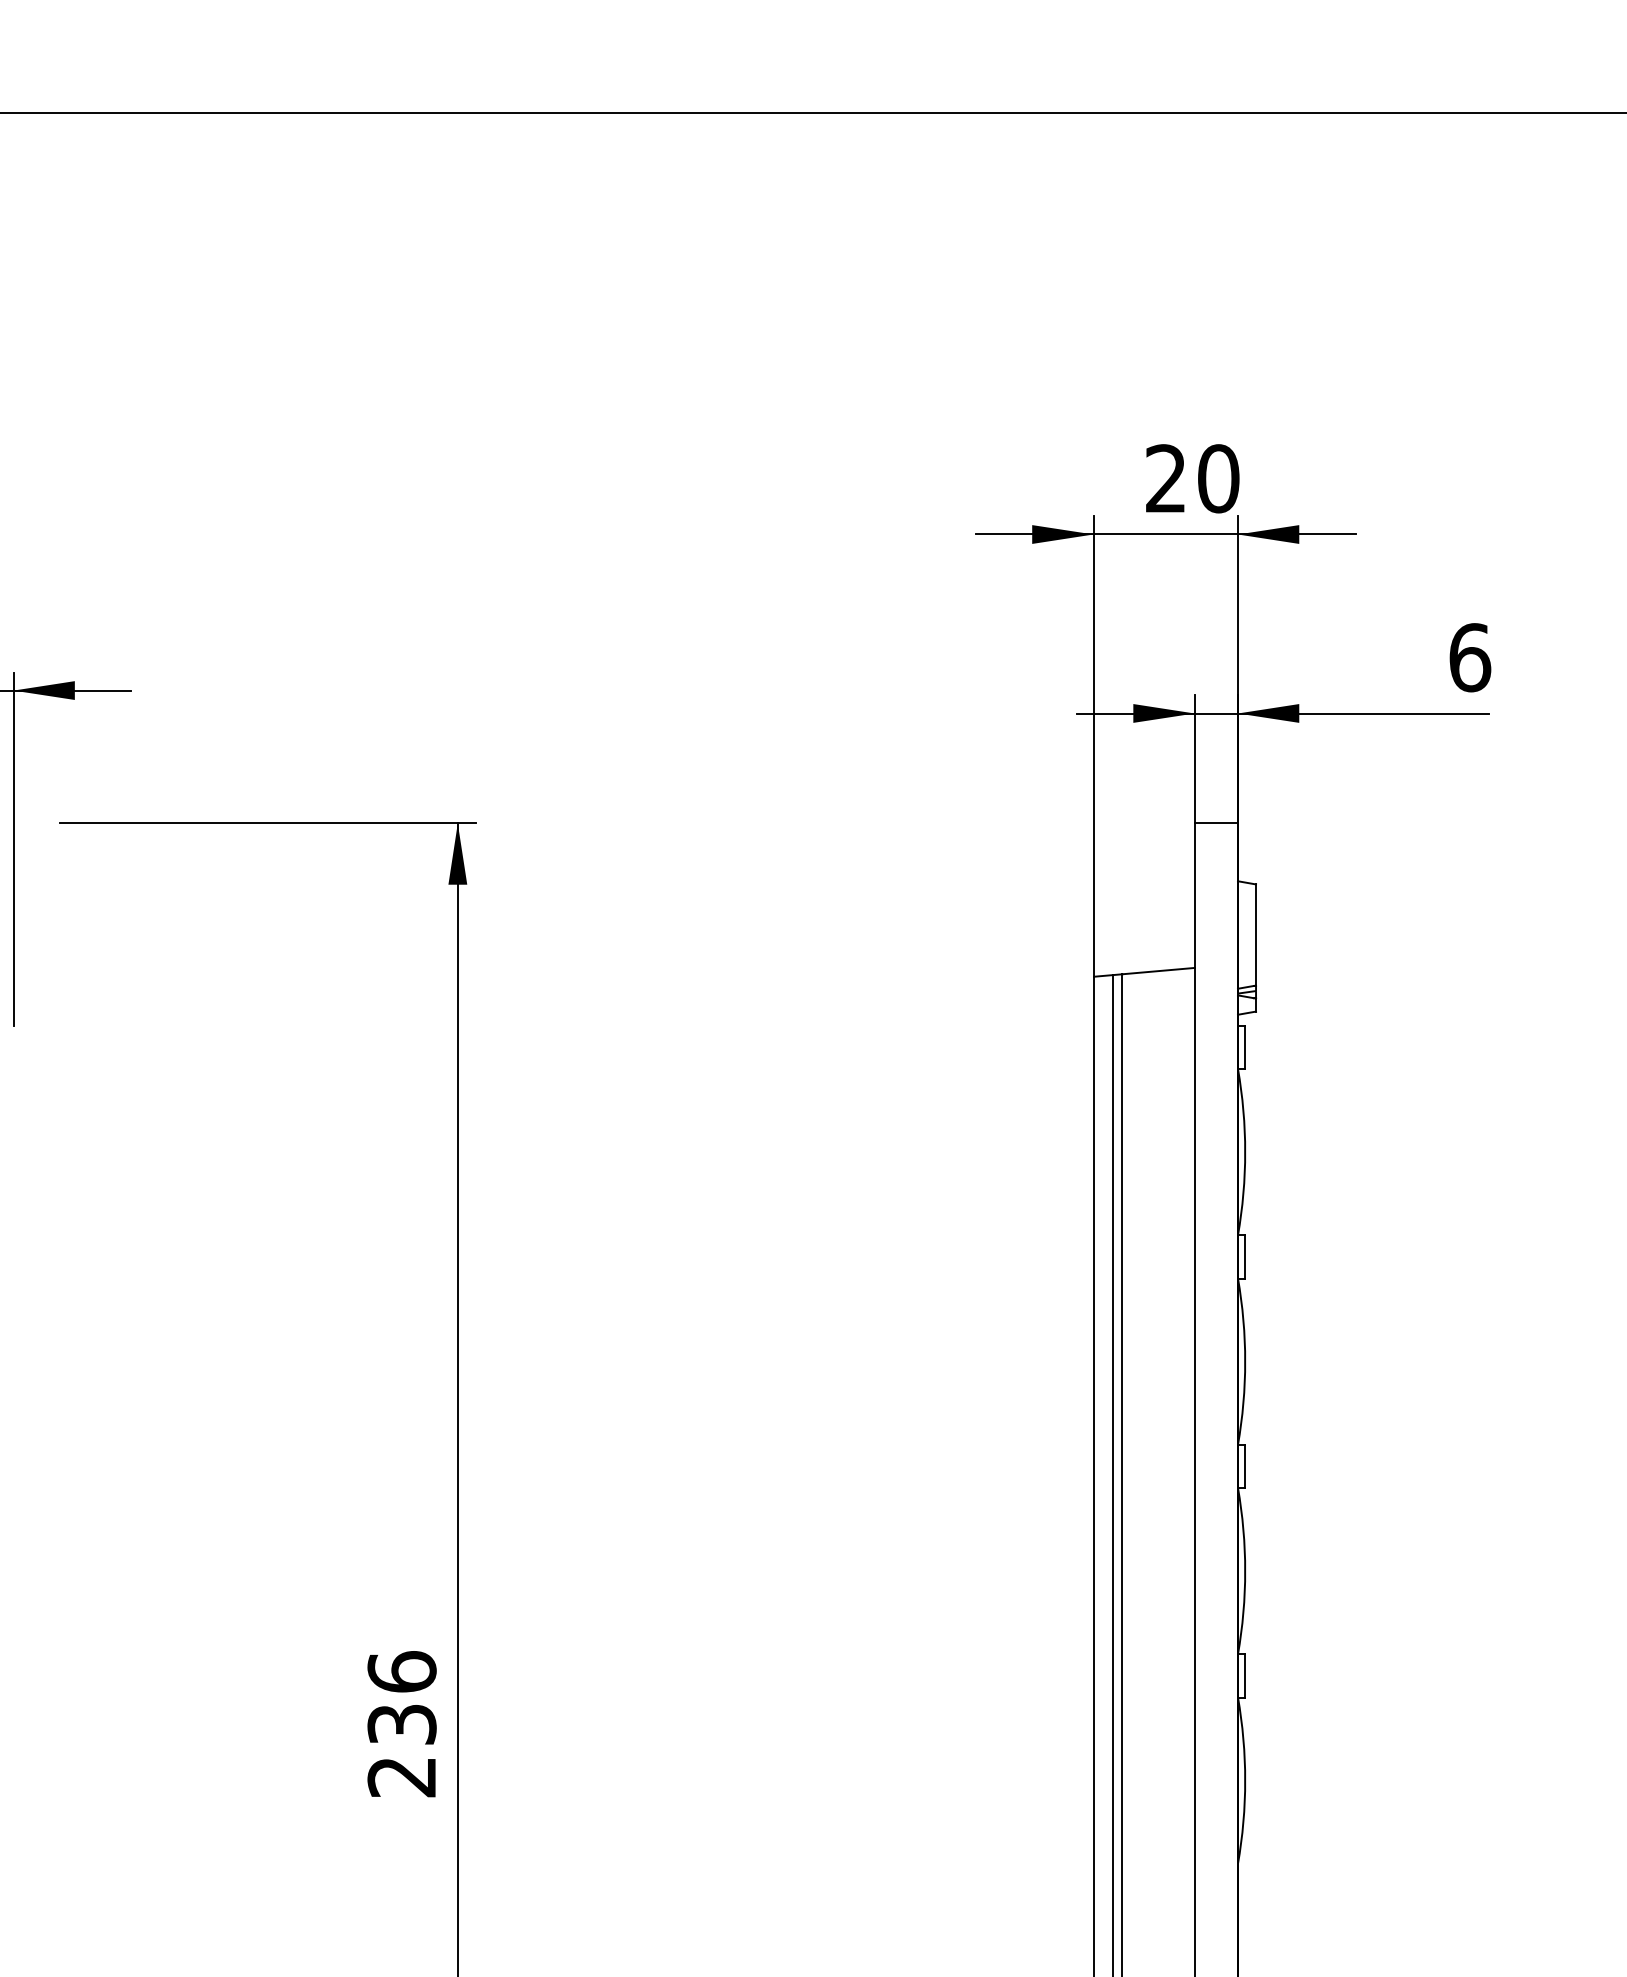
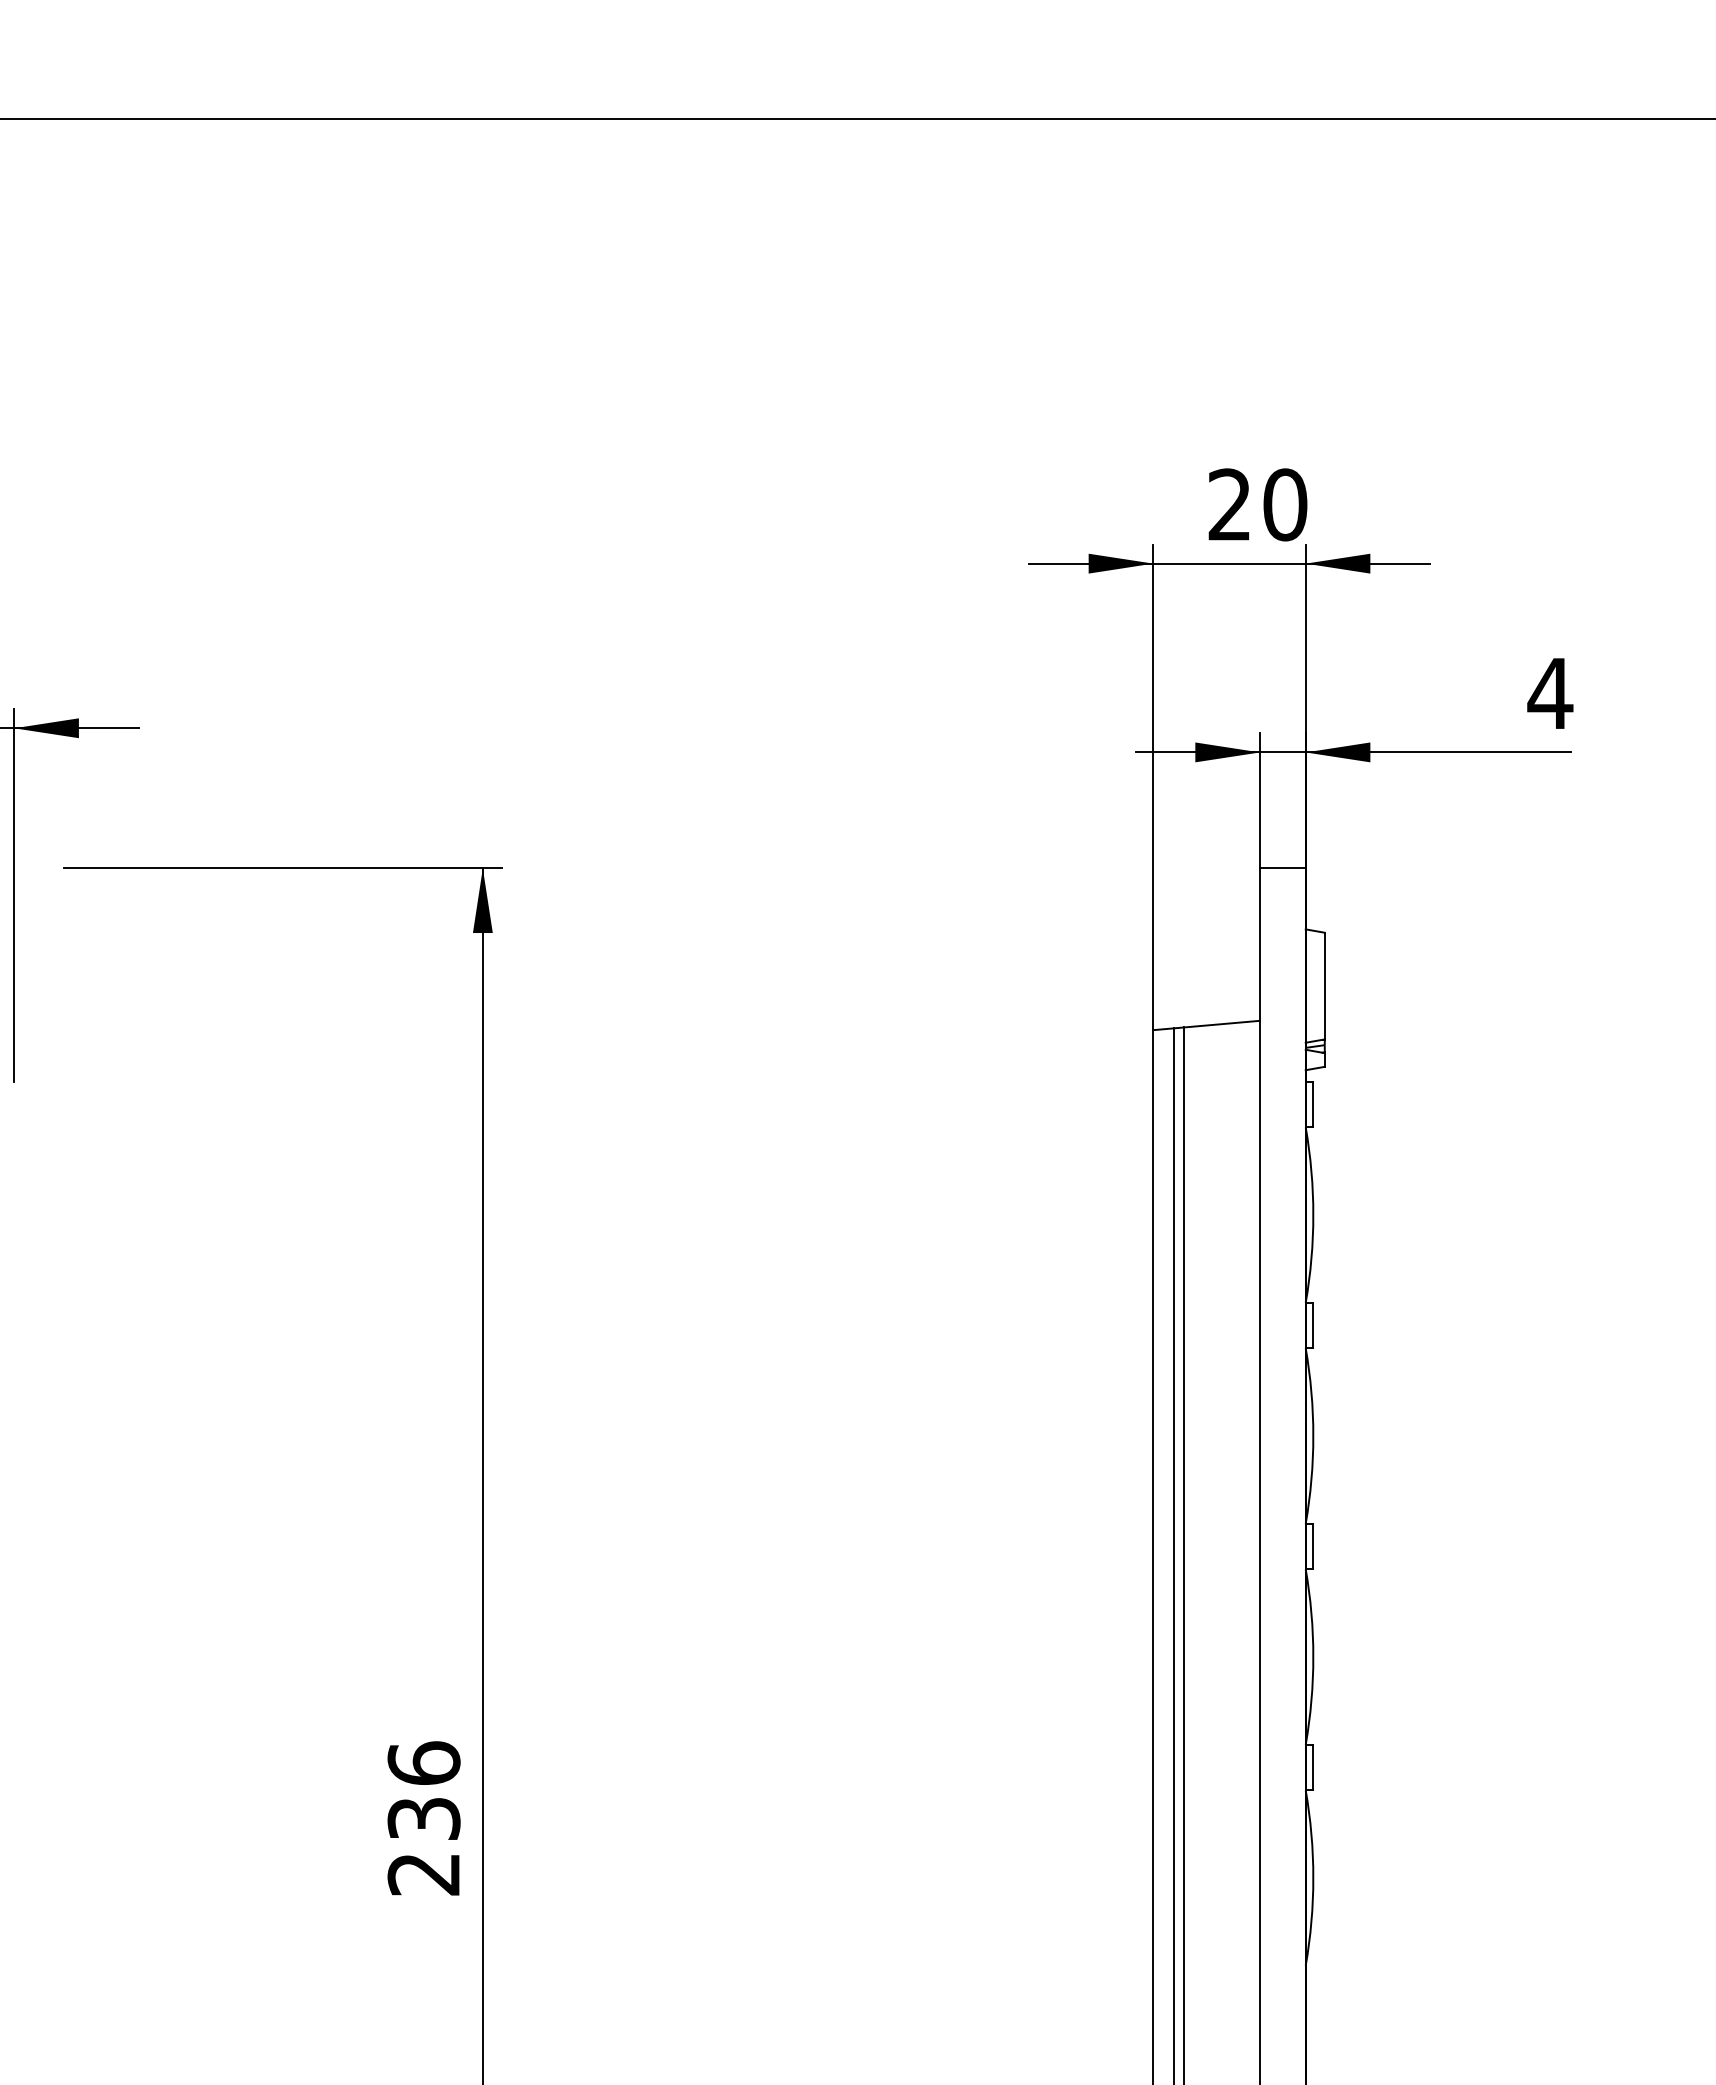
text: (1470, 657) -> (1550, 693), 6 -> 4

